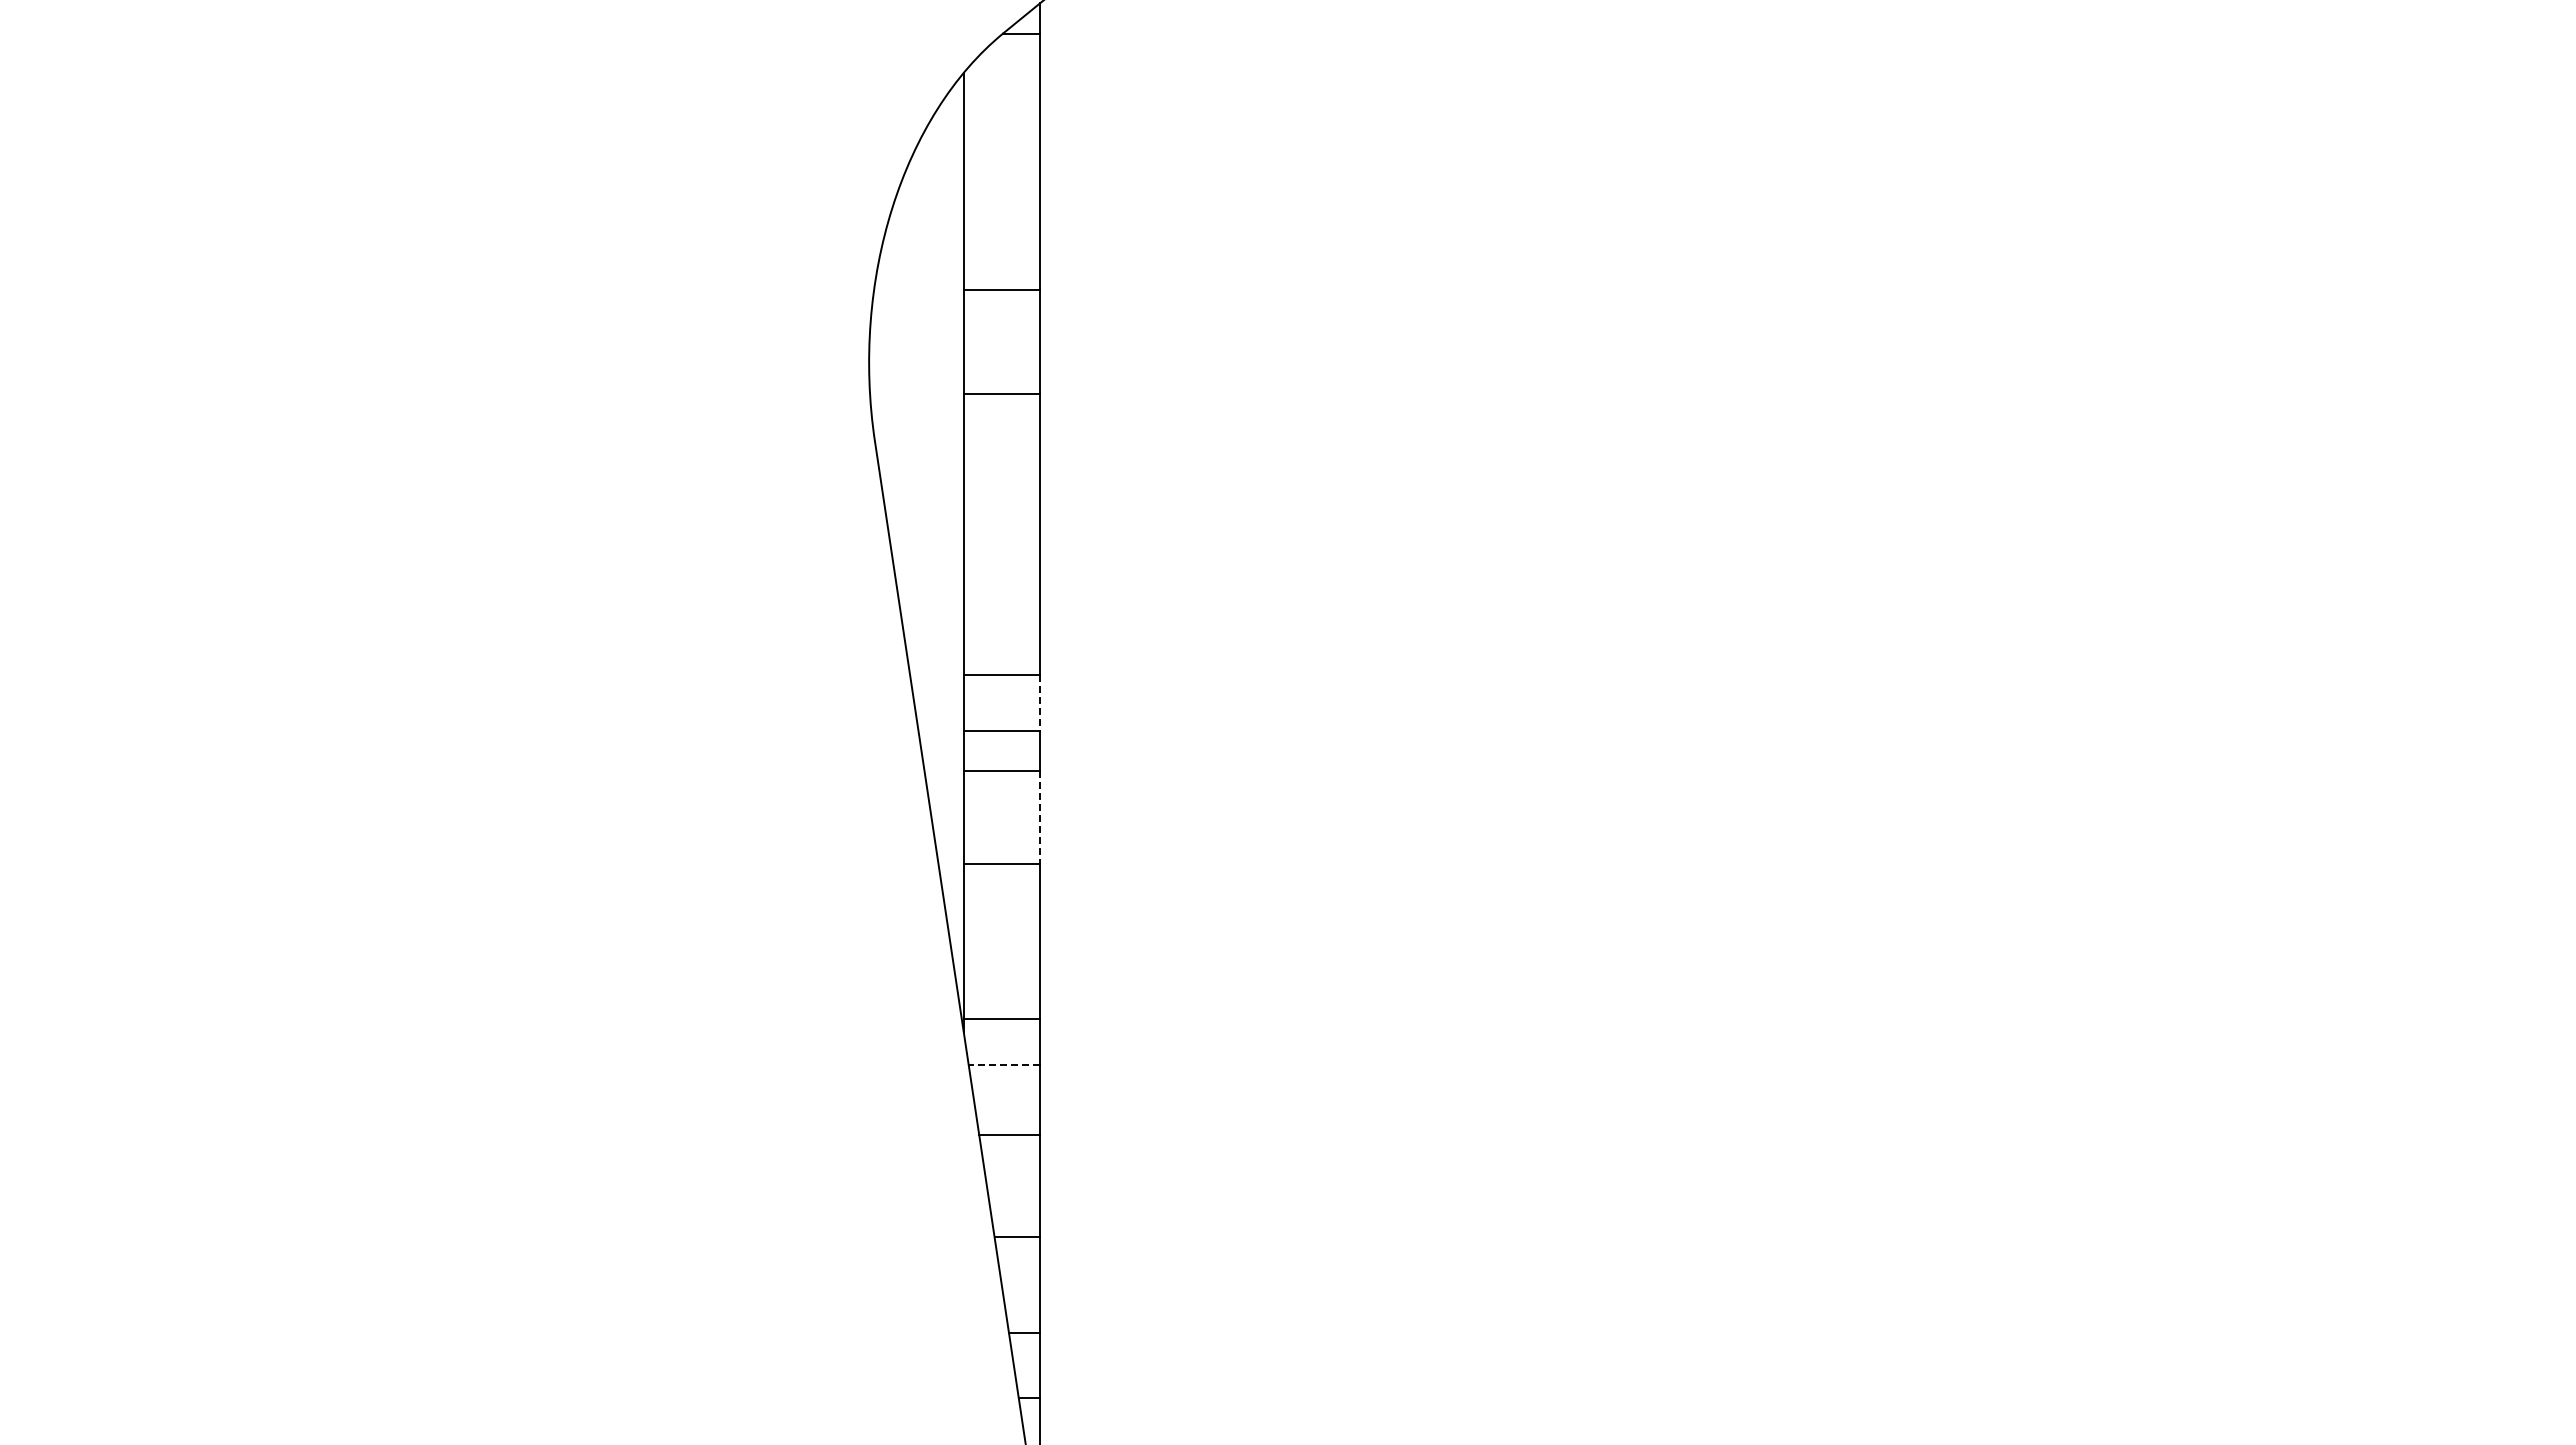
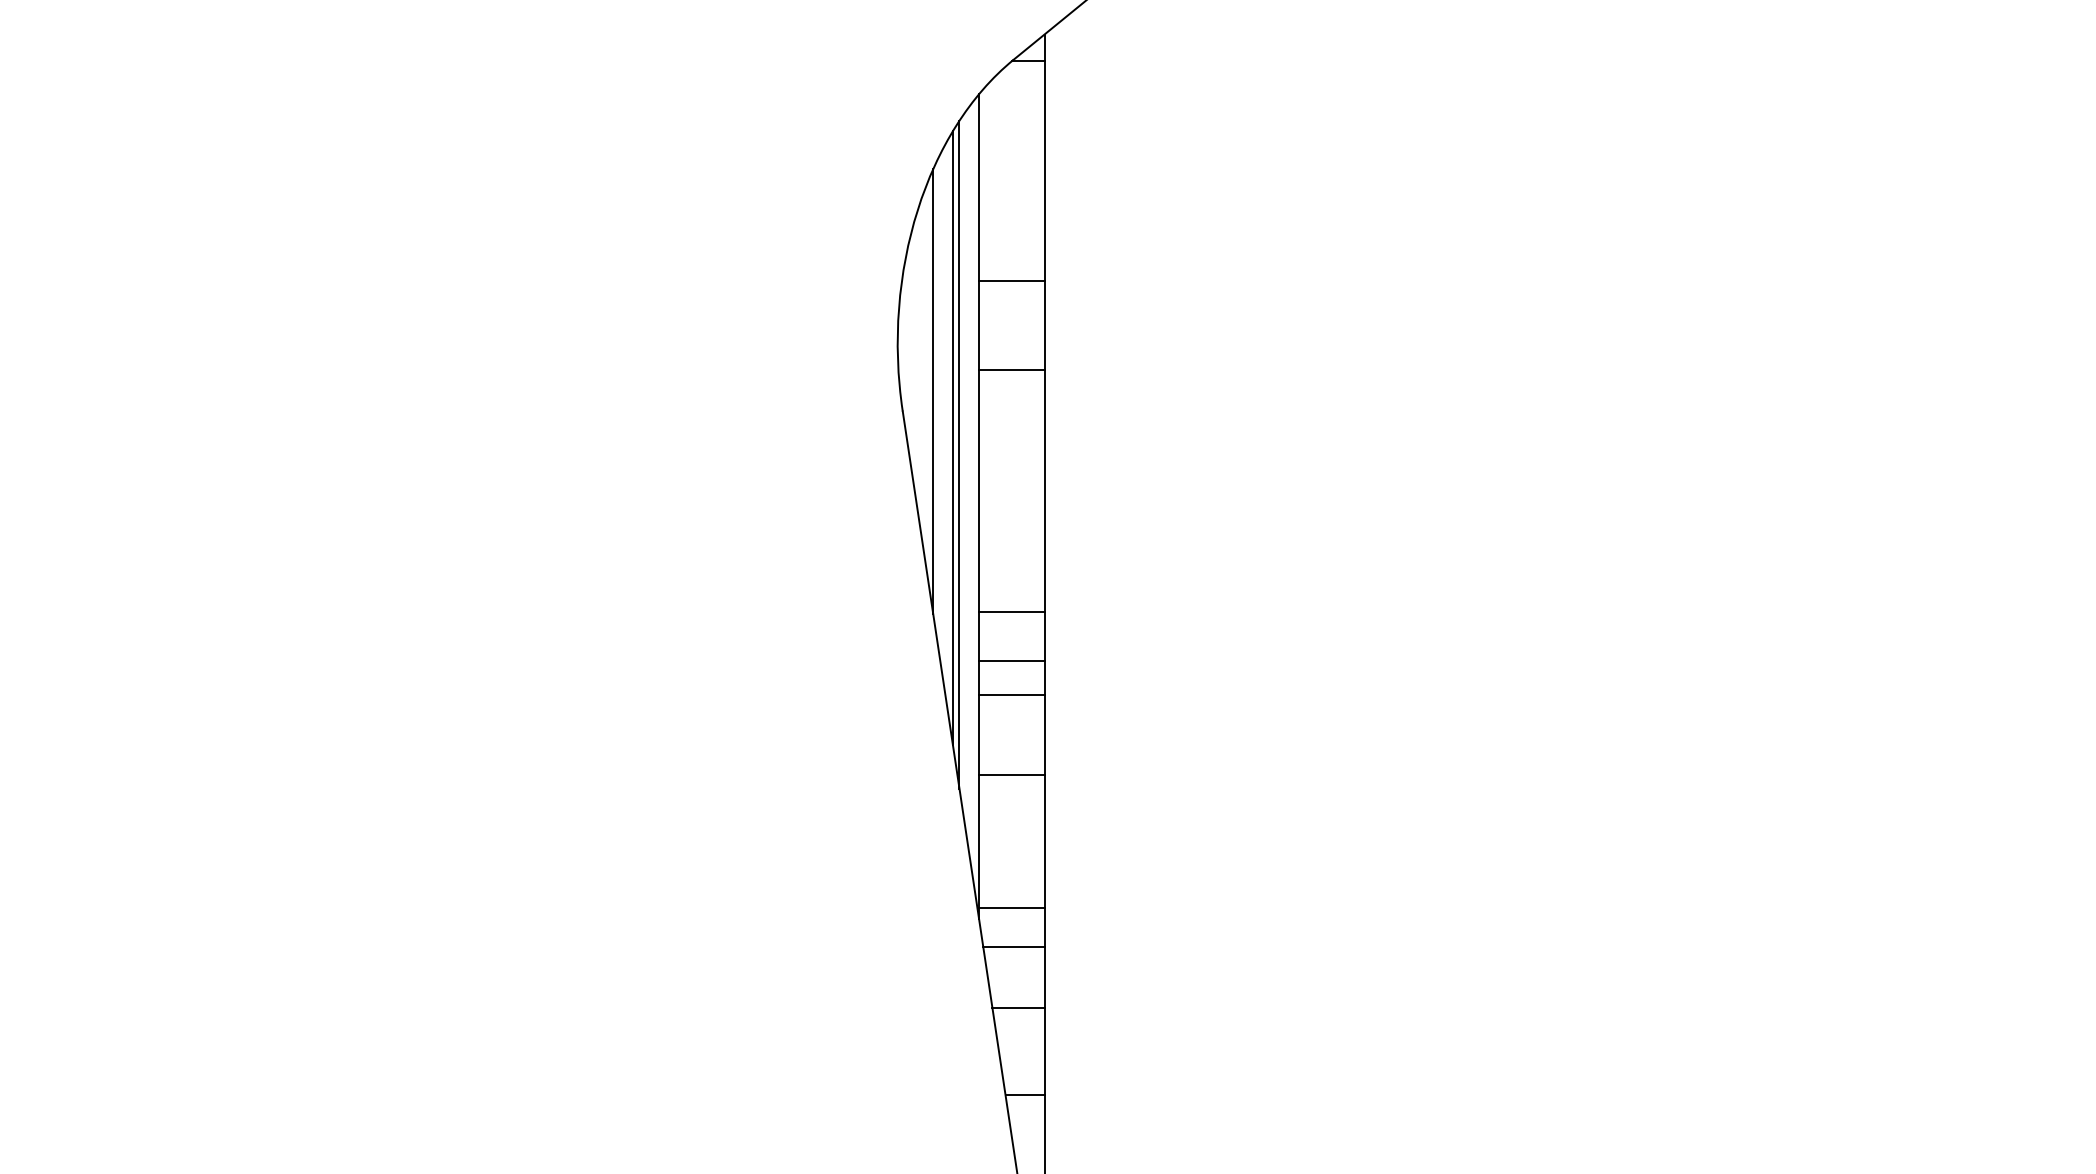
line: (910, 418) -> (933, 391), added
line: (933, 472) -> (953, 437), added
line: (940, 491) -> (959, 454), added
line: (1039, 703) -> (1044, 636), dashed -> solid
line: (1039, 817) -> (1044, 734), dashed -> solid
line: (1004, 1064) -> (1014, 946), dashed -> solid

